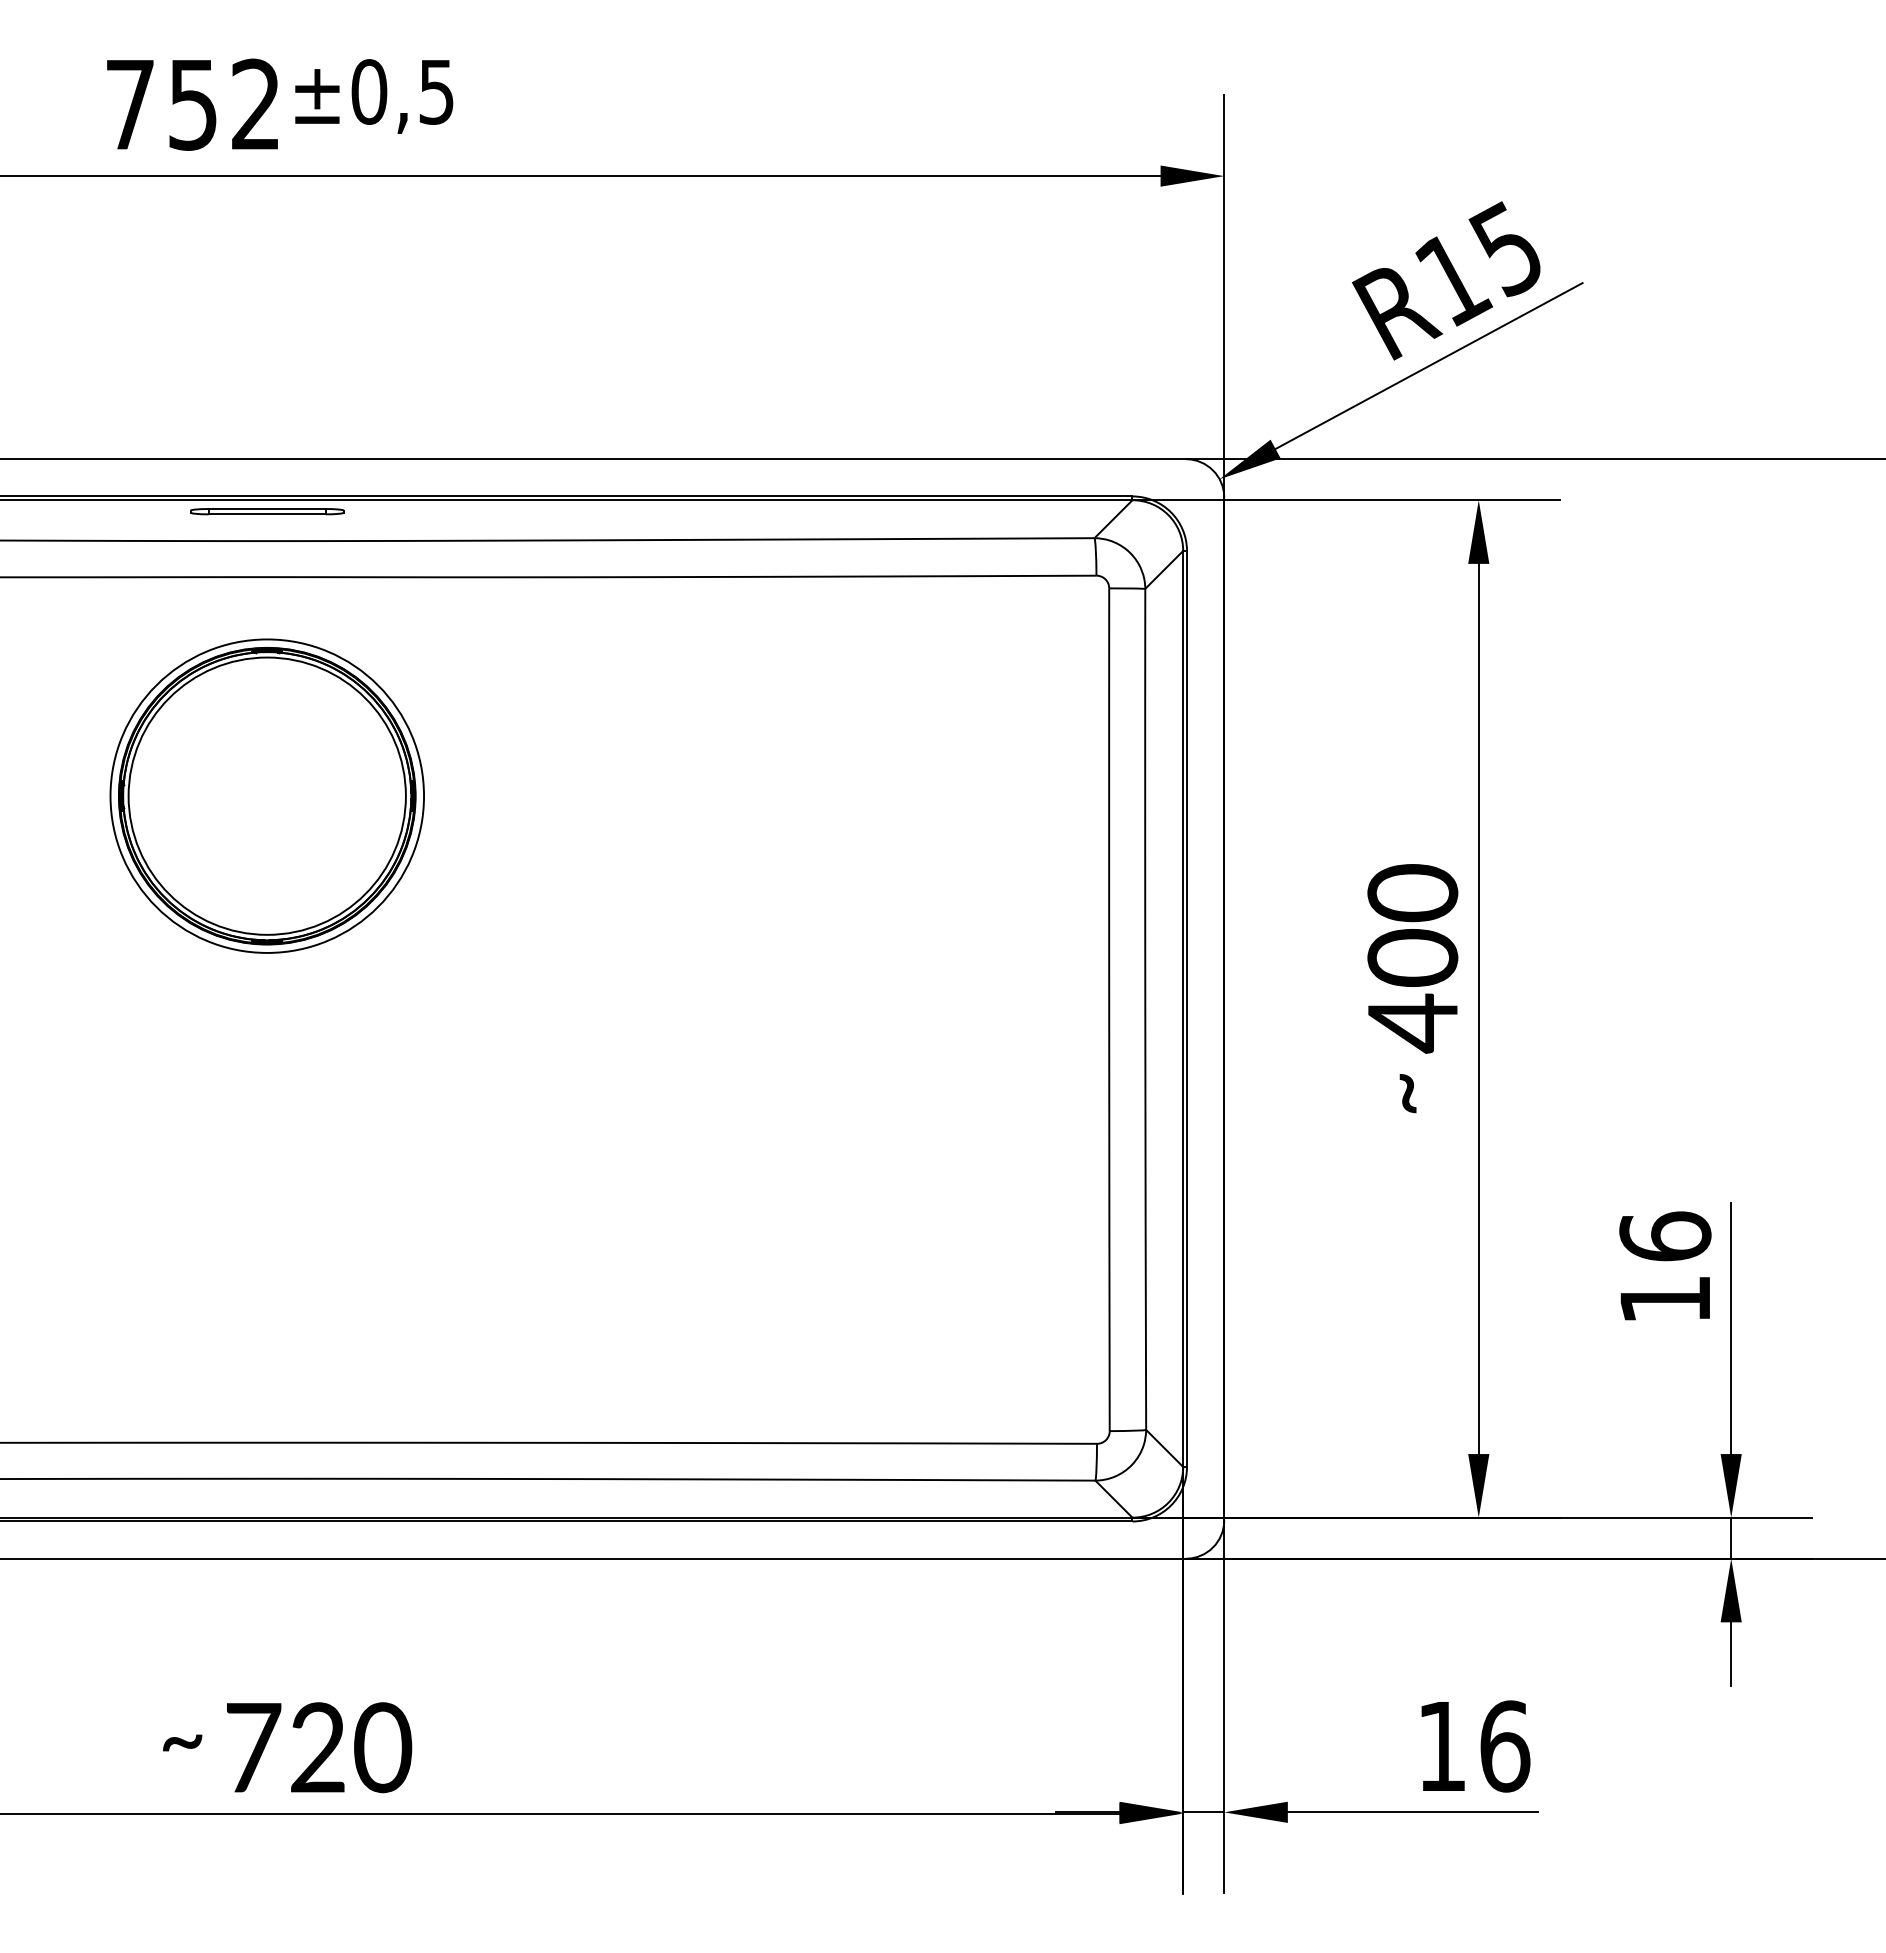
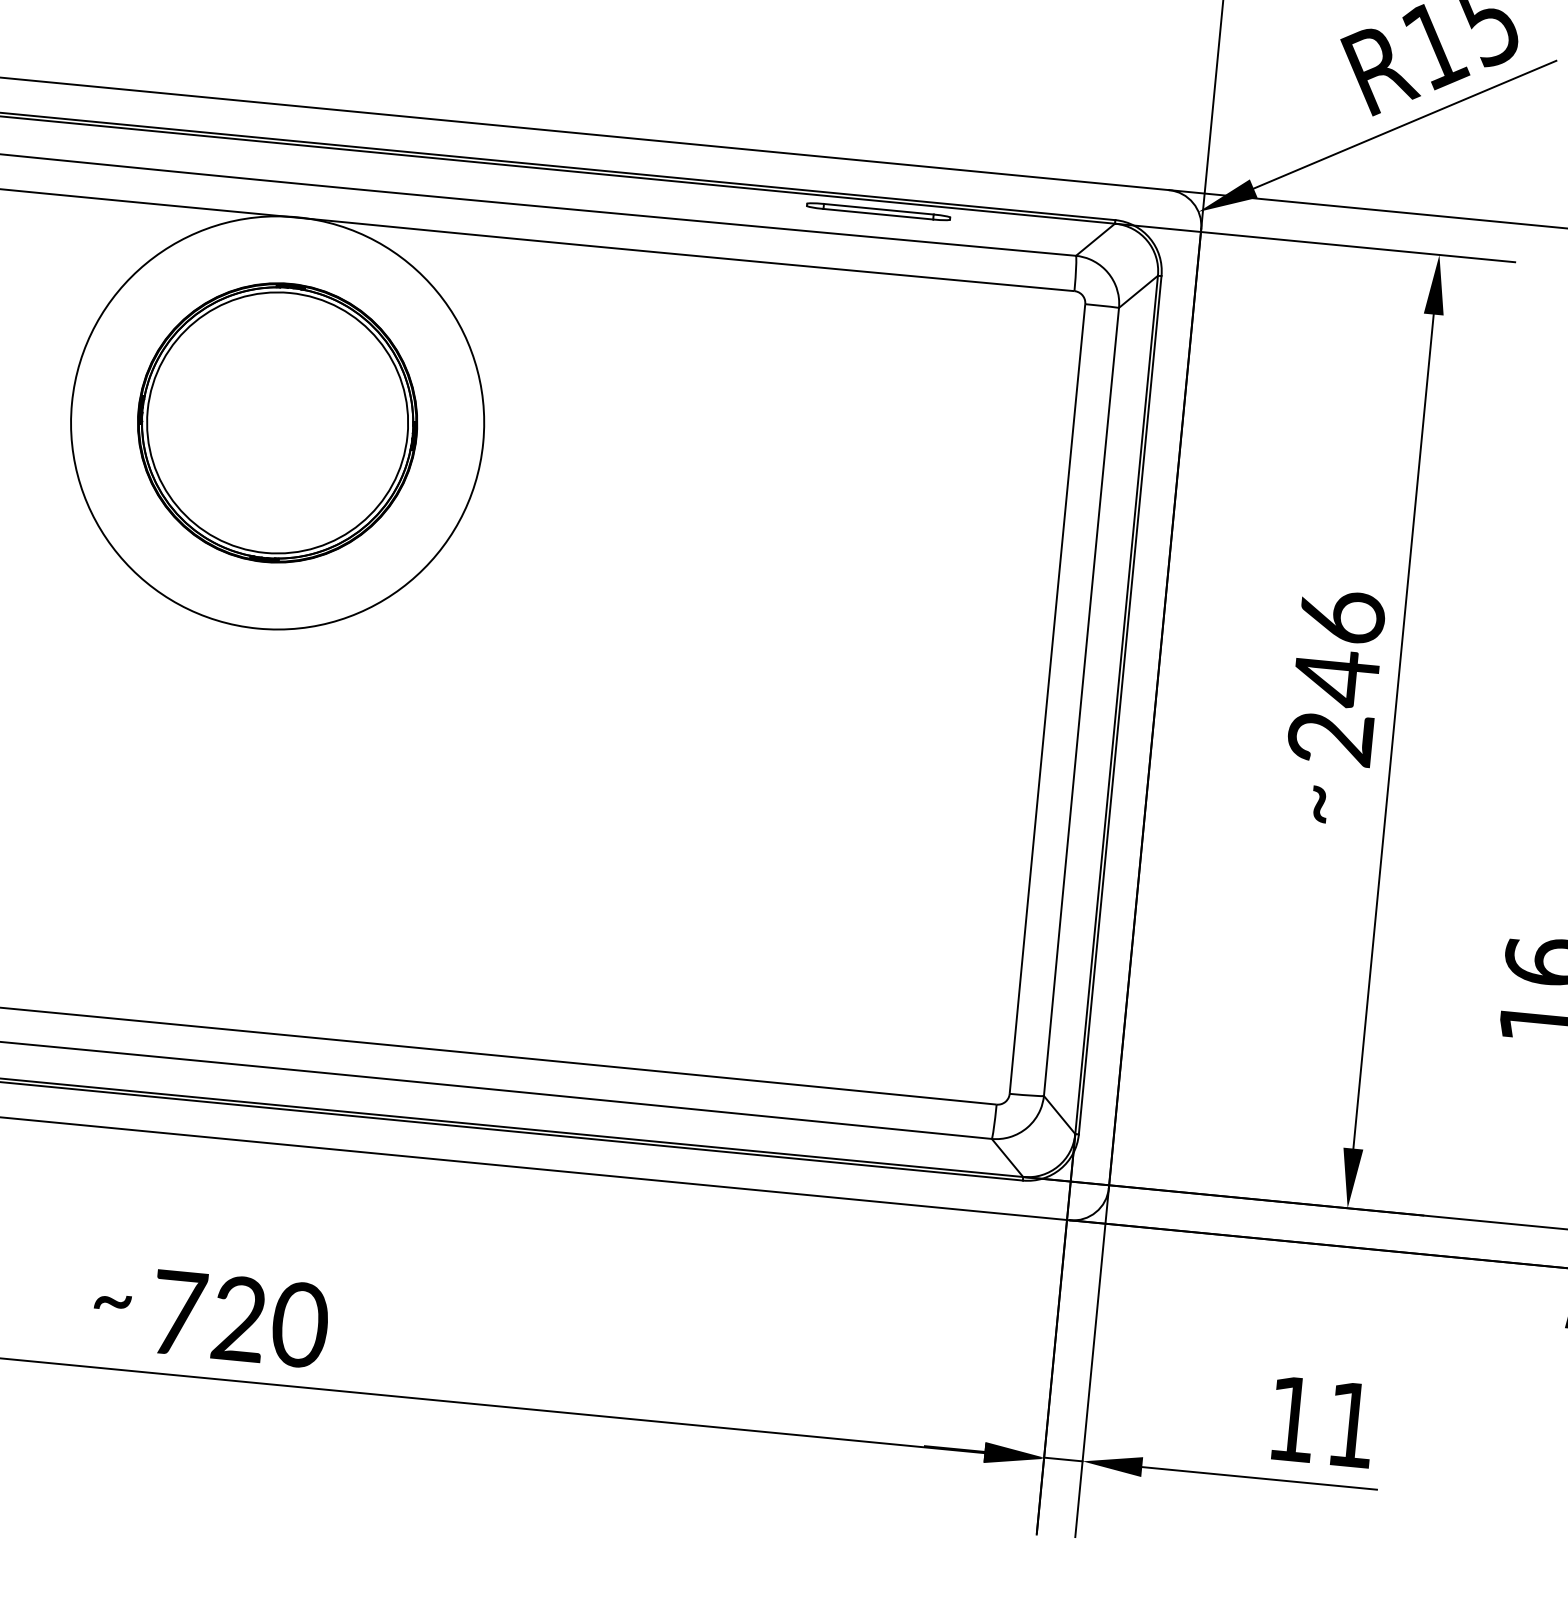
part: (267, 511) -> (878, 211), moved
circle: (267, 795) -> (277, 422), size x1.4
text: (1412, 958) -> (1336, 678), 400 -> 246
text: (1505, 1746) -> (1352, 1425), 16 -> 11

